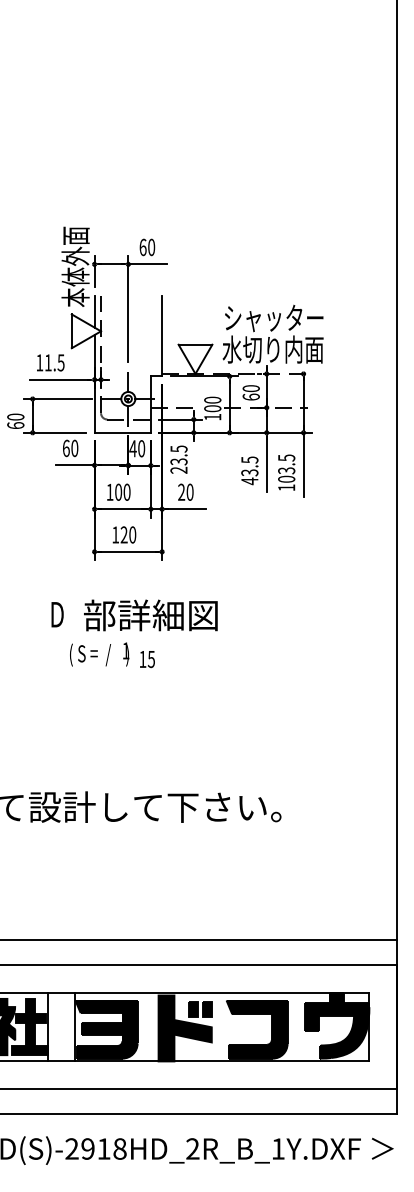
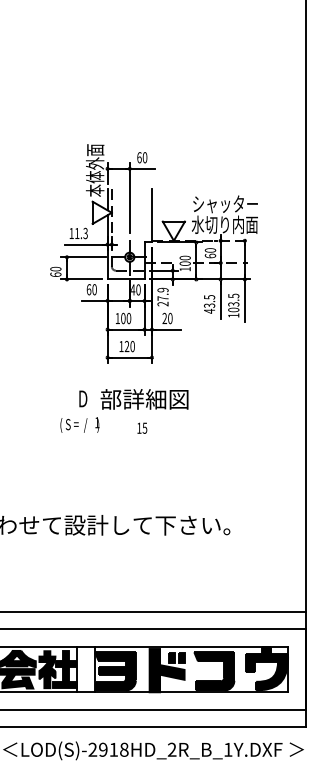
text: (60, 361) -> (85, 232), 11.5 -> 11.3
text: (178, 454) -> (162, 293), 23.5 -> 27.9
text: (98, 653) -> (79, 424), moved

